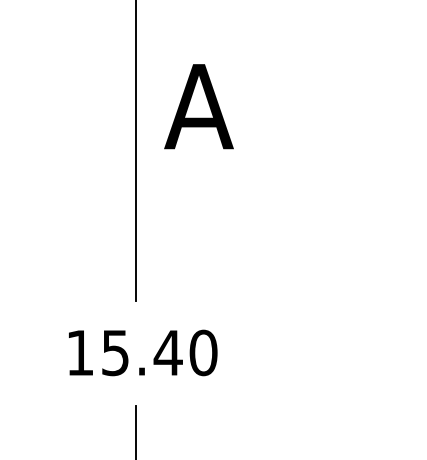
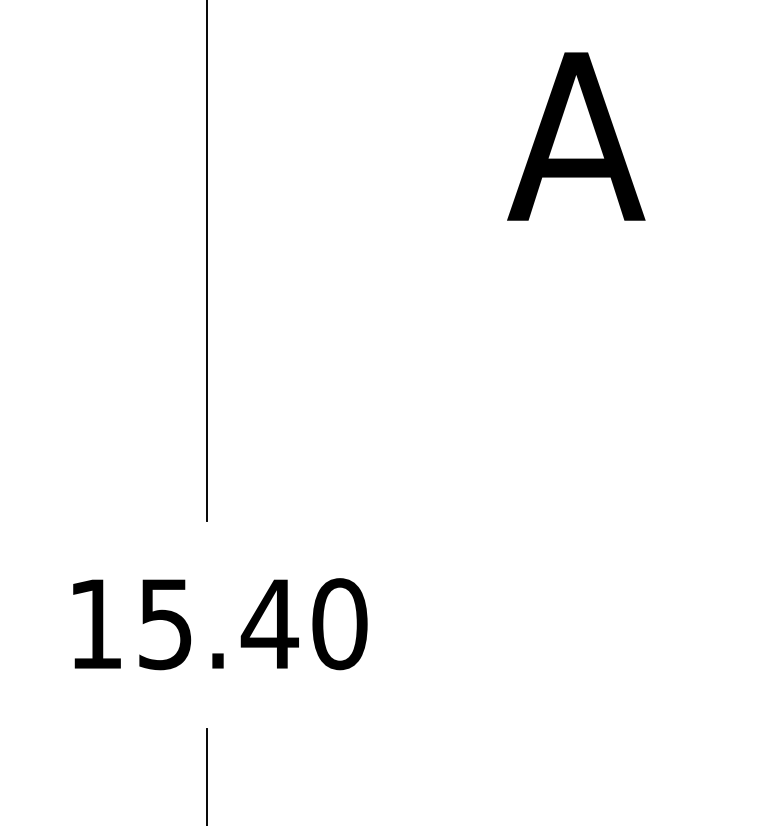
text: (198, 106) -> (575, 136), moved

